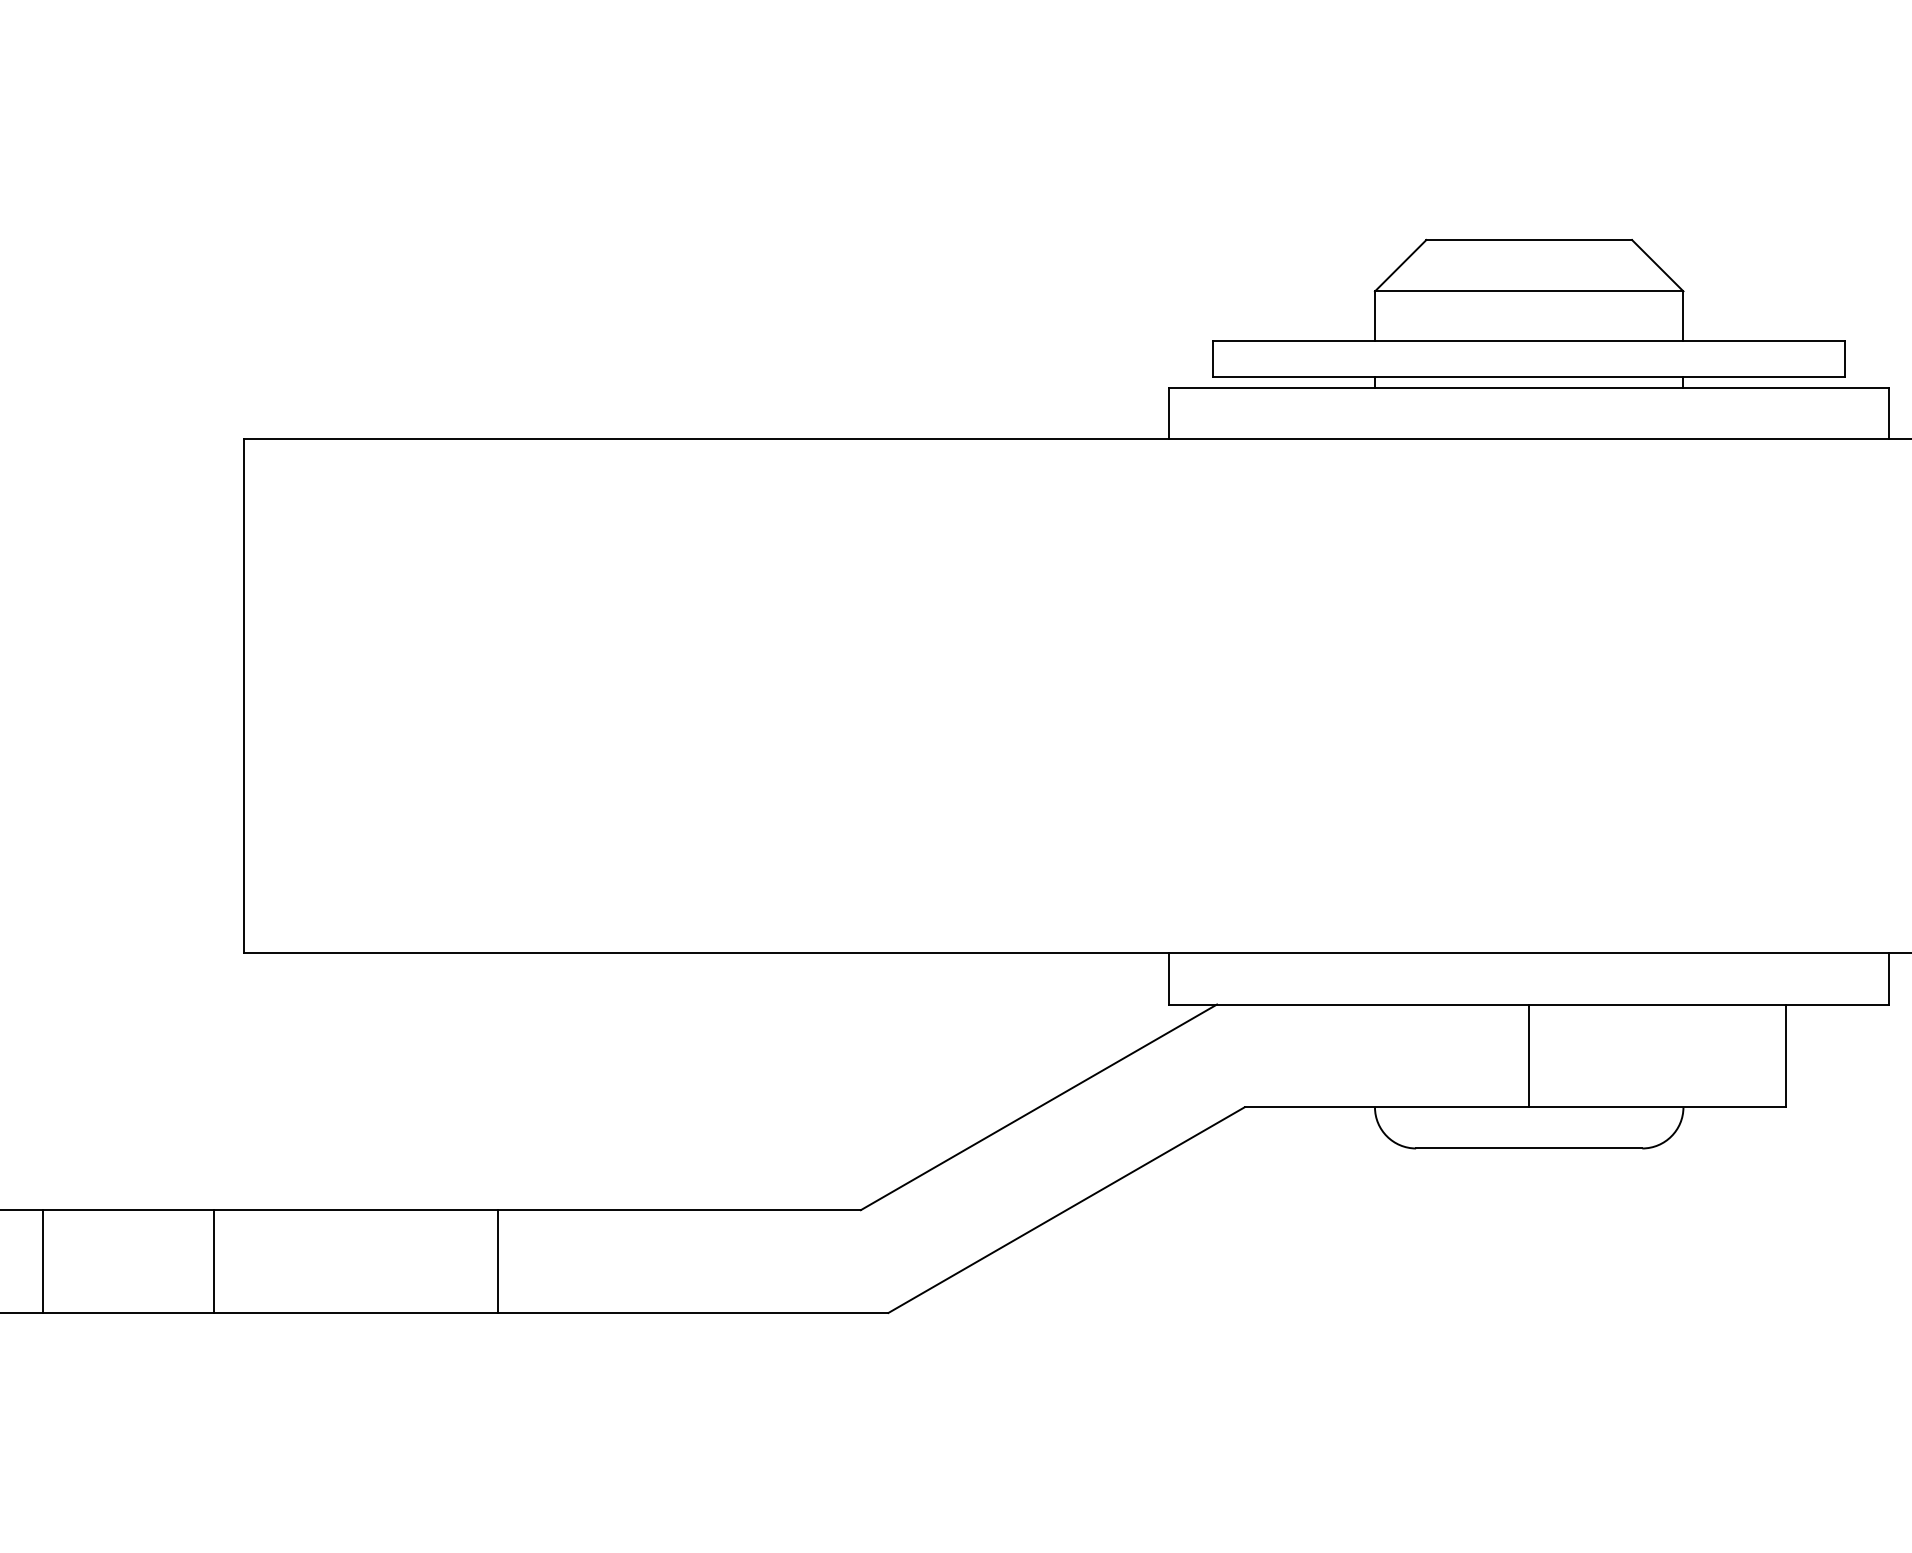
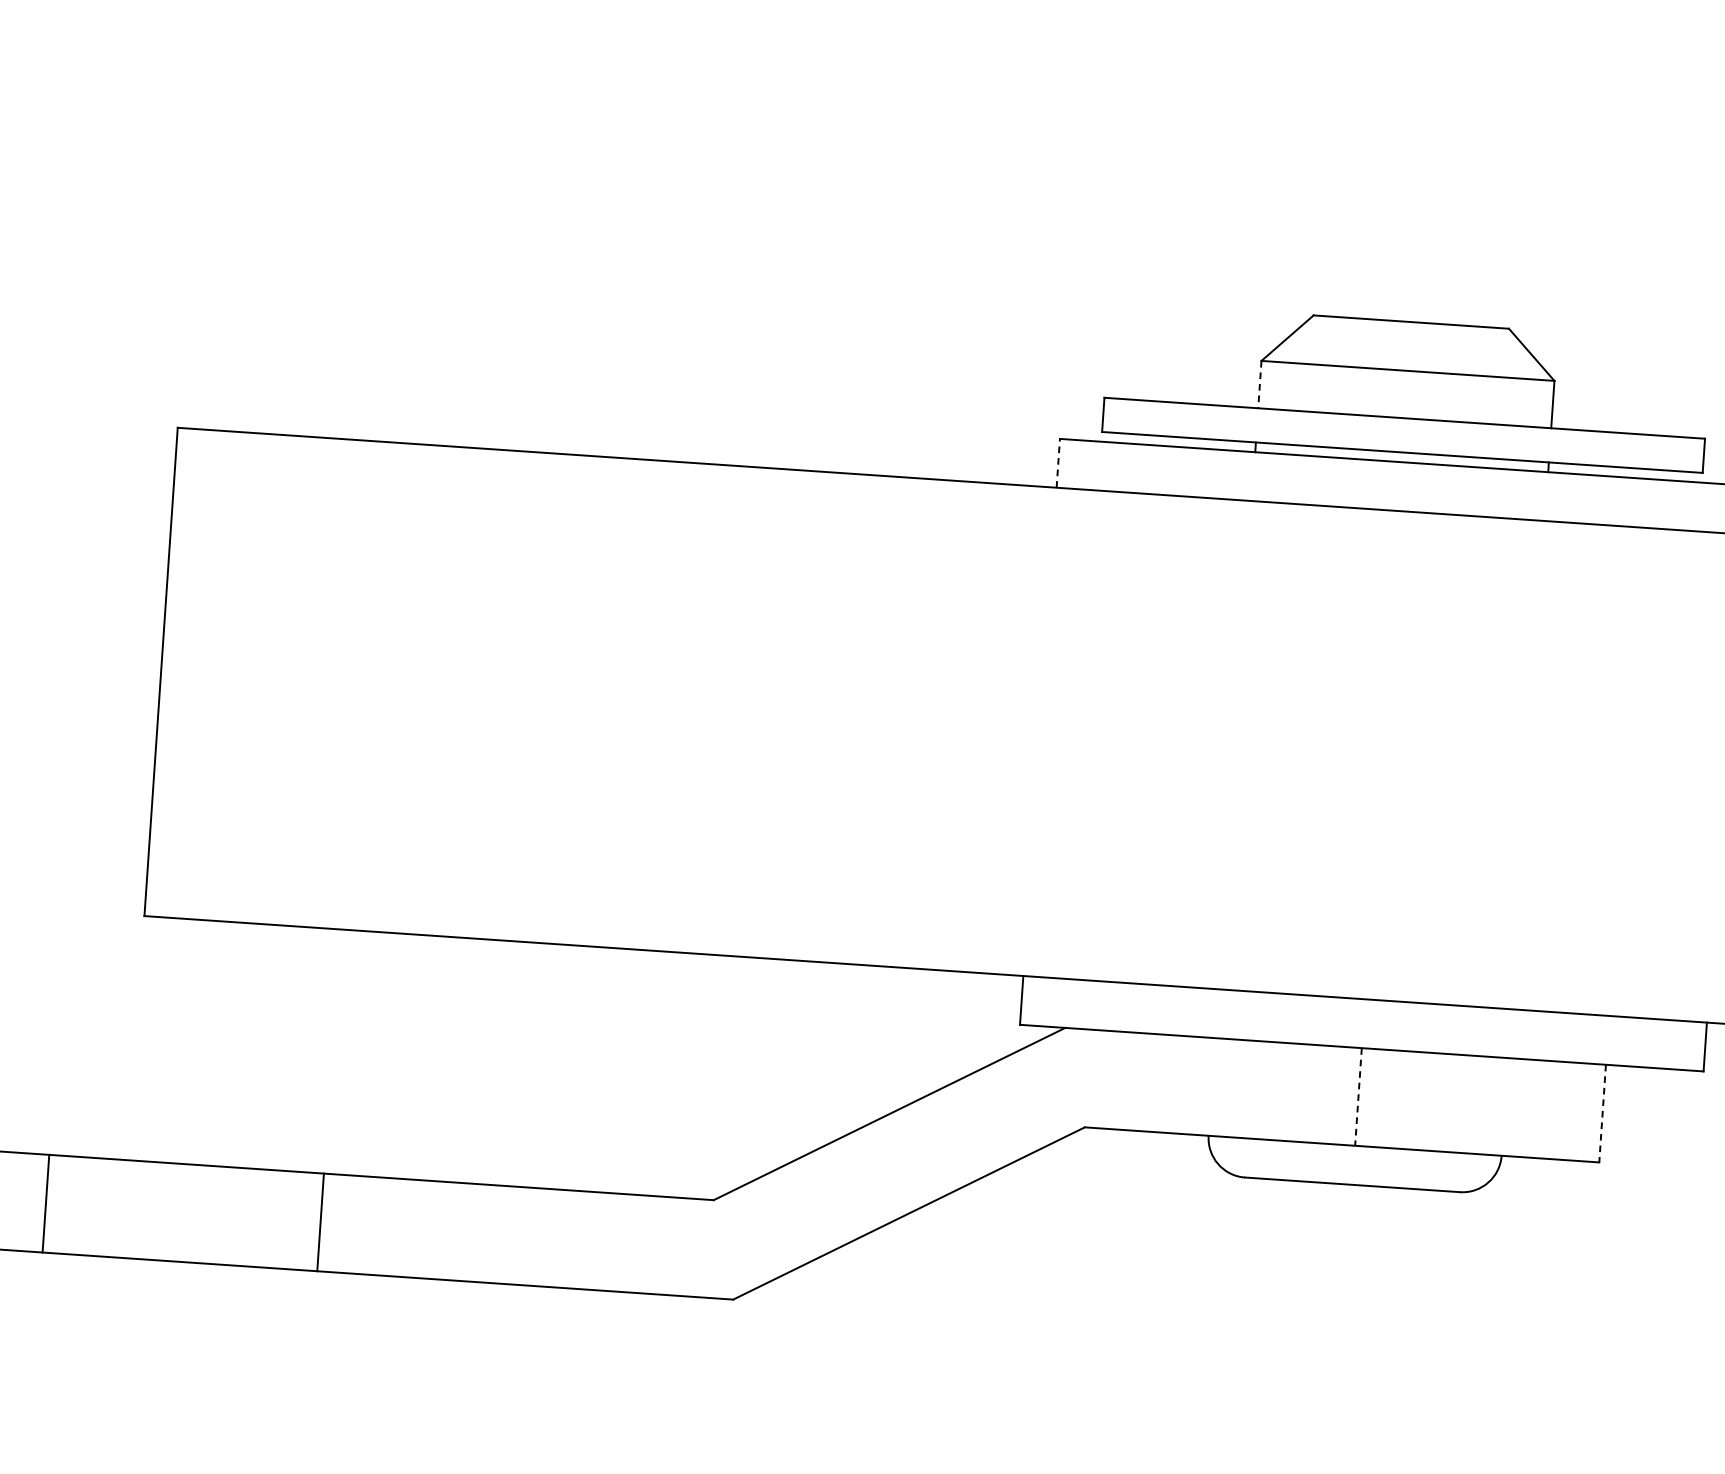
line: (1374, 316) -> (1259, 384), solid -> dashed
line: (1169, 413) -> (1058, 463), solid -> dashed
line: (1529, 1056) -> (1358, 1097), solid -> dashed
line: (1786, 1056) -> (1602, 1114), solid -> dashed
line: (214, 1261) -> (46, 1203), moved
line: (498, 1261) -> (320, 1222), moved

